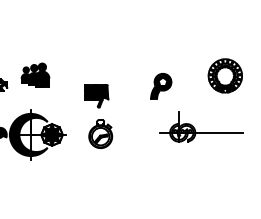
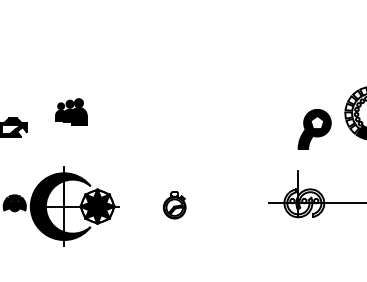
part: (35, 74) -> (71, 110), size x0.7
part: (161, 86) -> (315, 129), moved
part: (96, 96) -> (167, 145), removed
part: (100, 133) -> (174, 204), size x0.6

